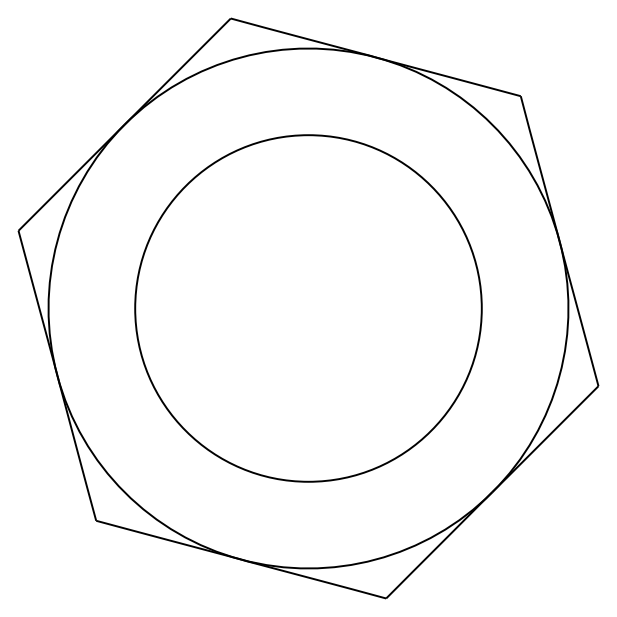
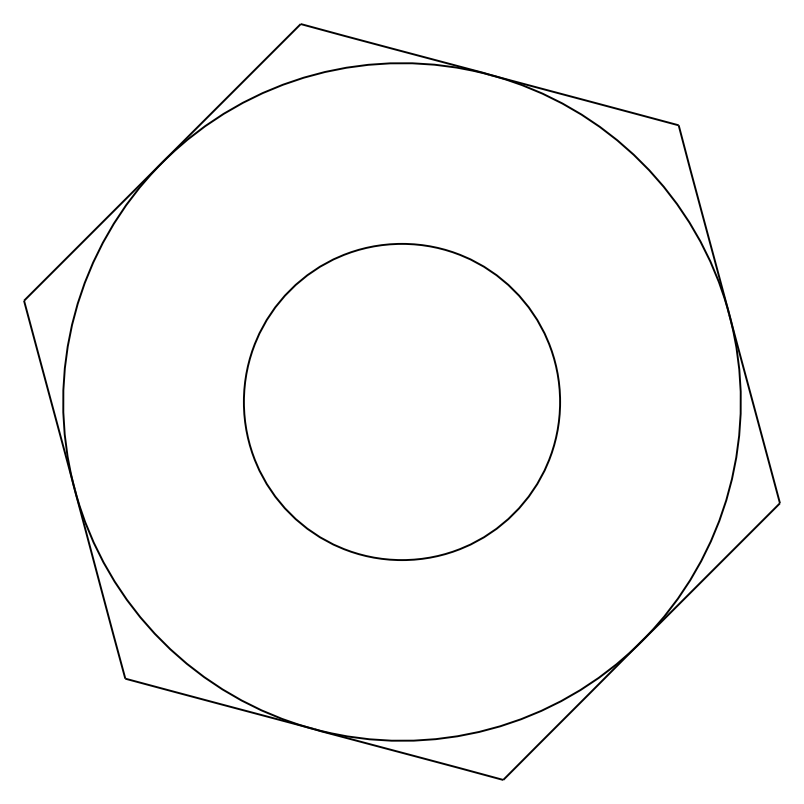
circle: (308, 308) -> (402, 402), size x0.7

